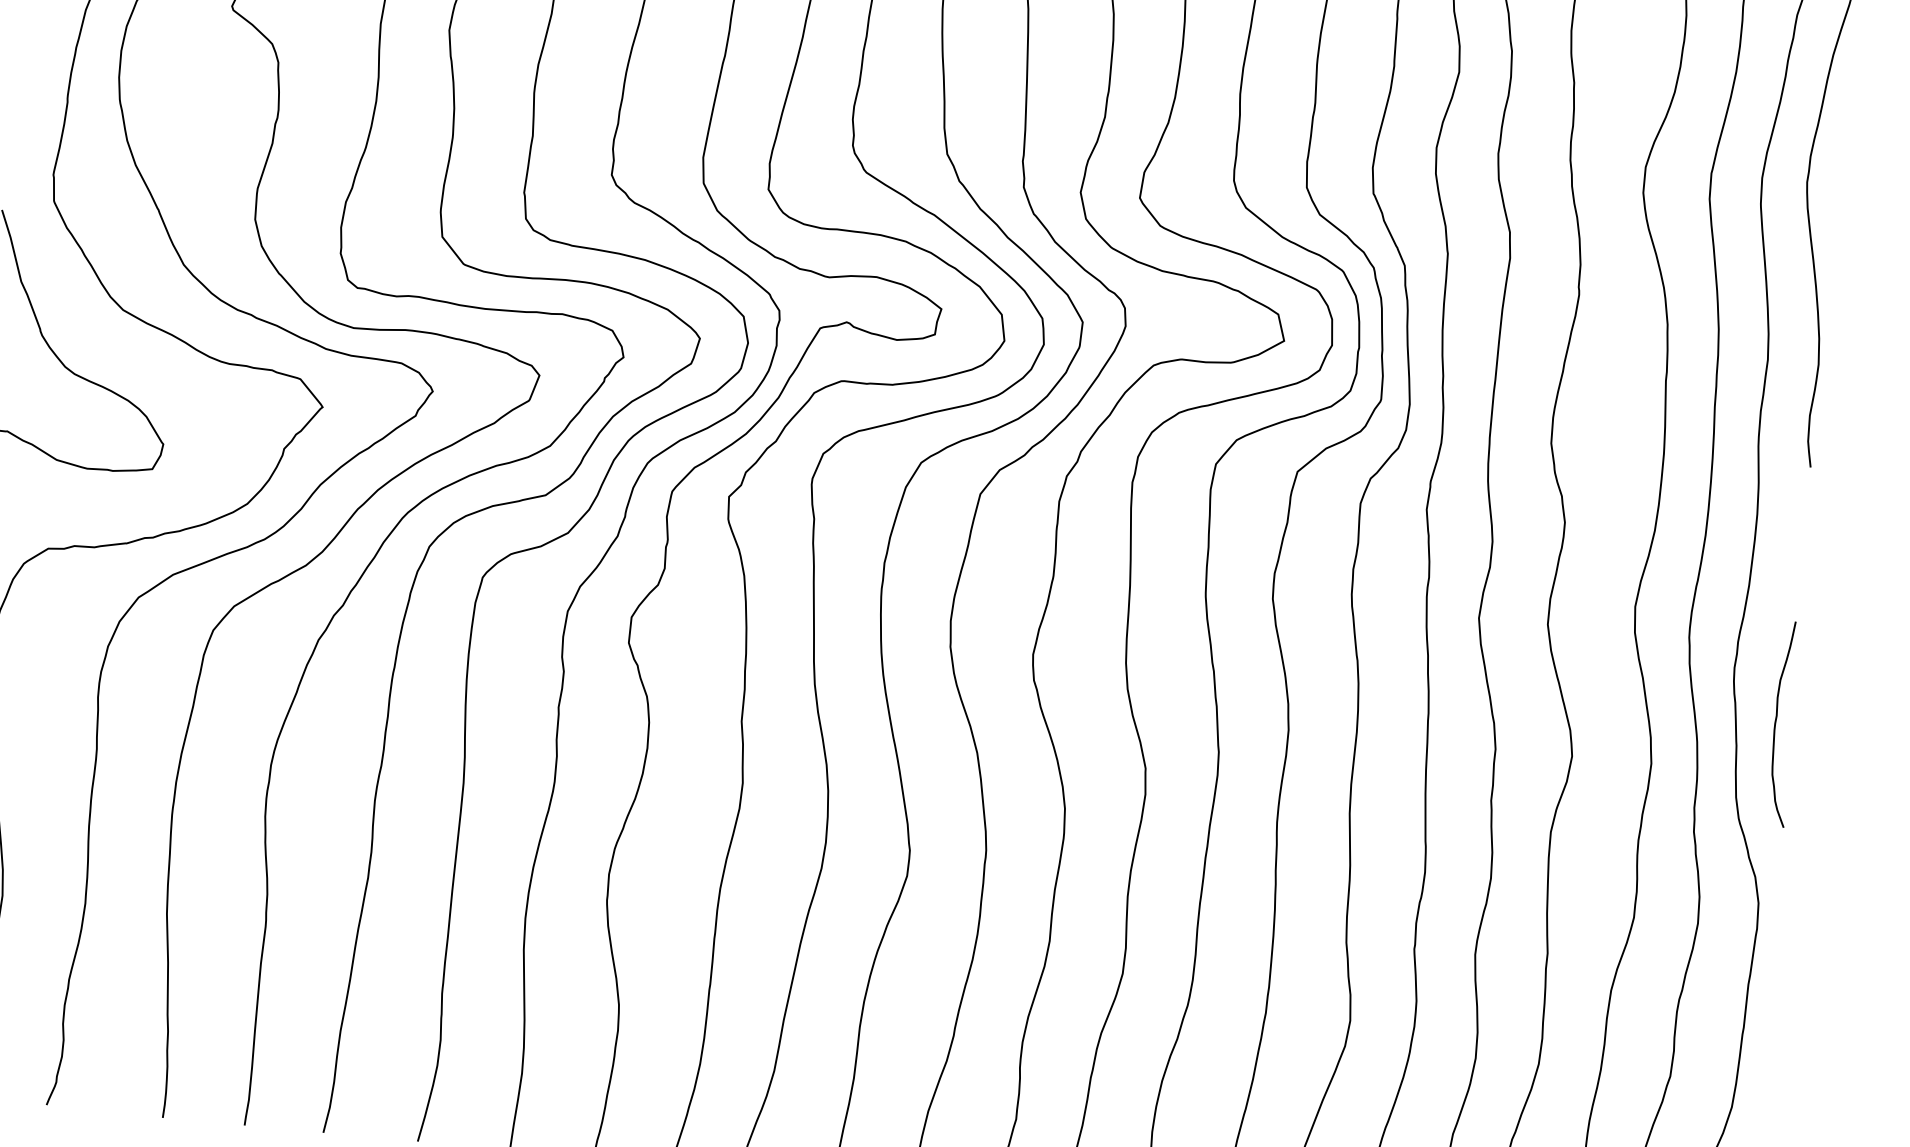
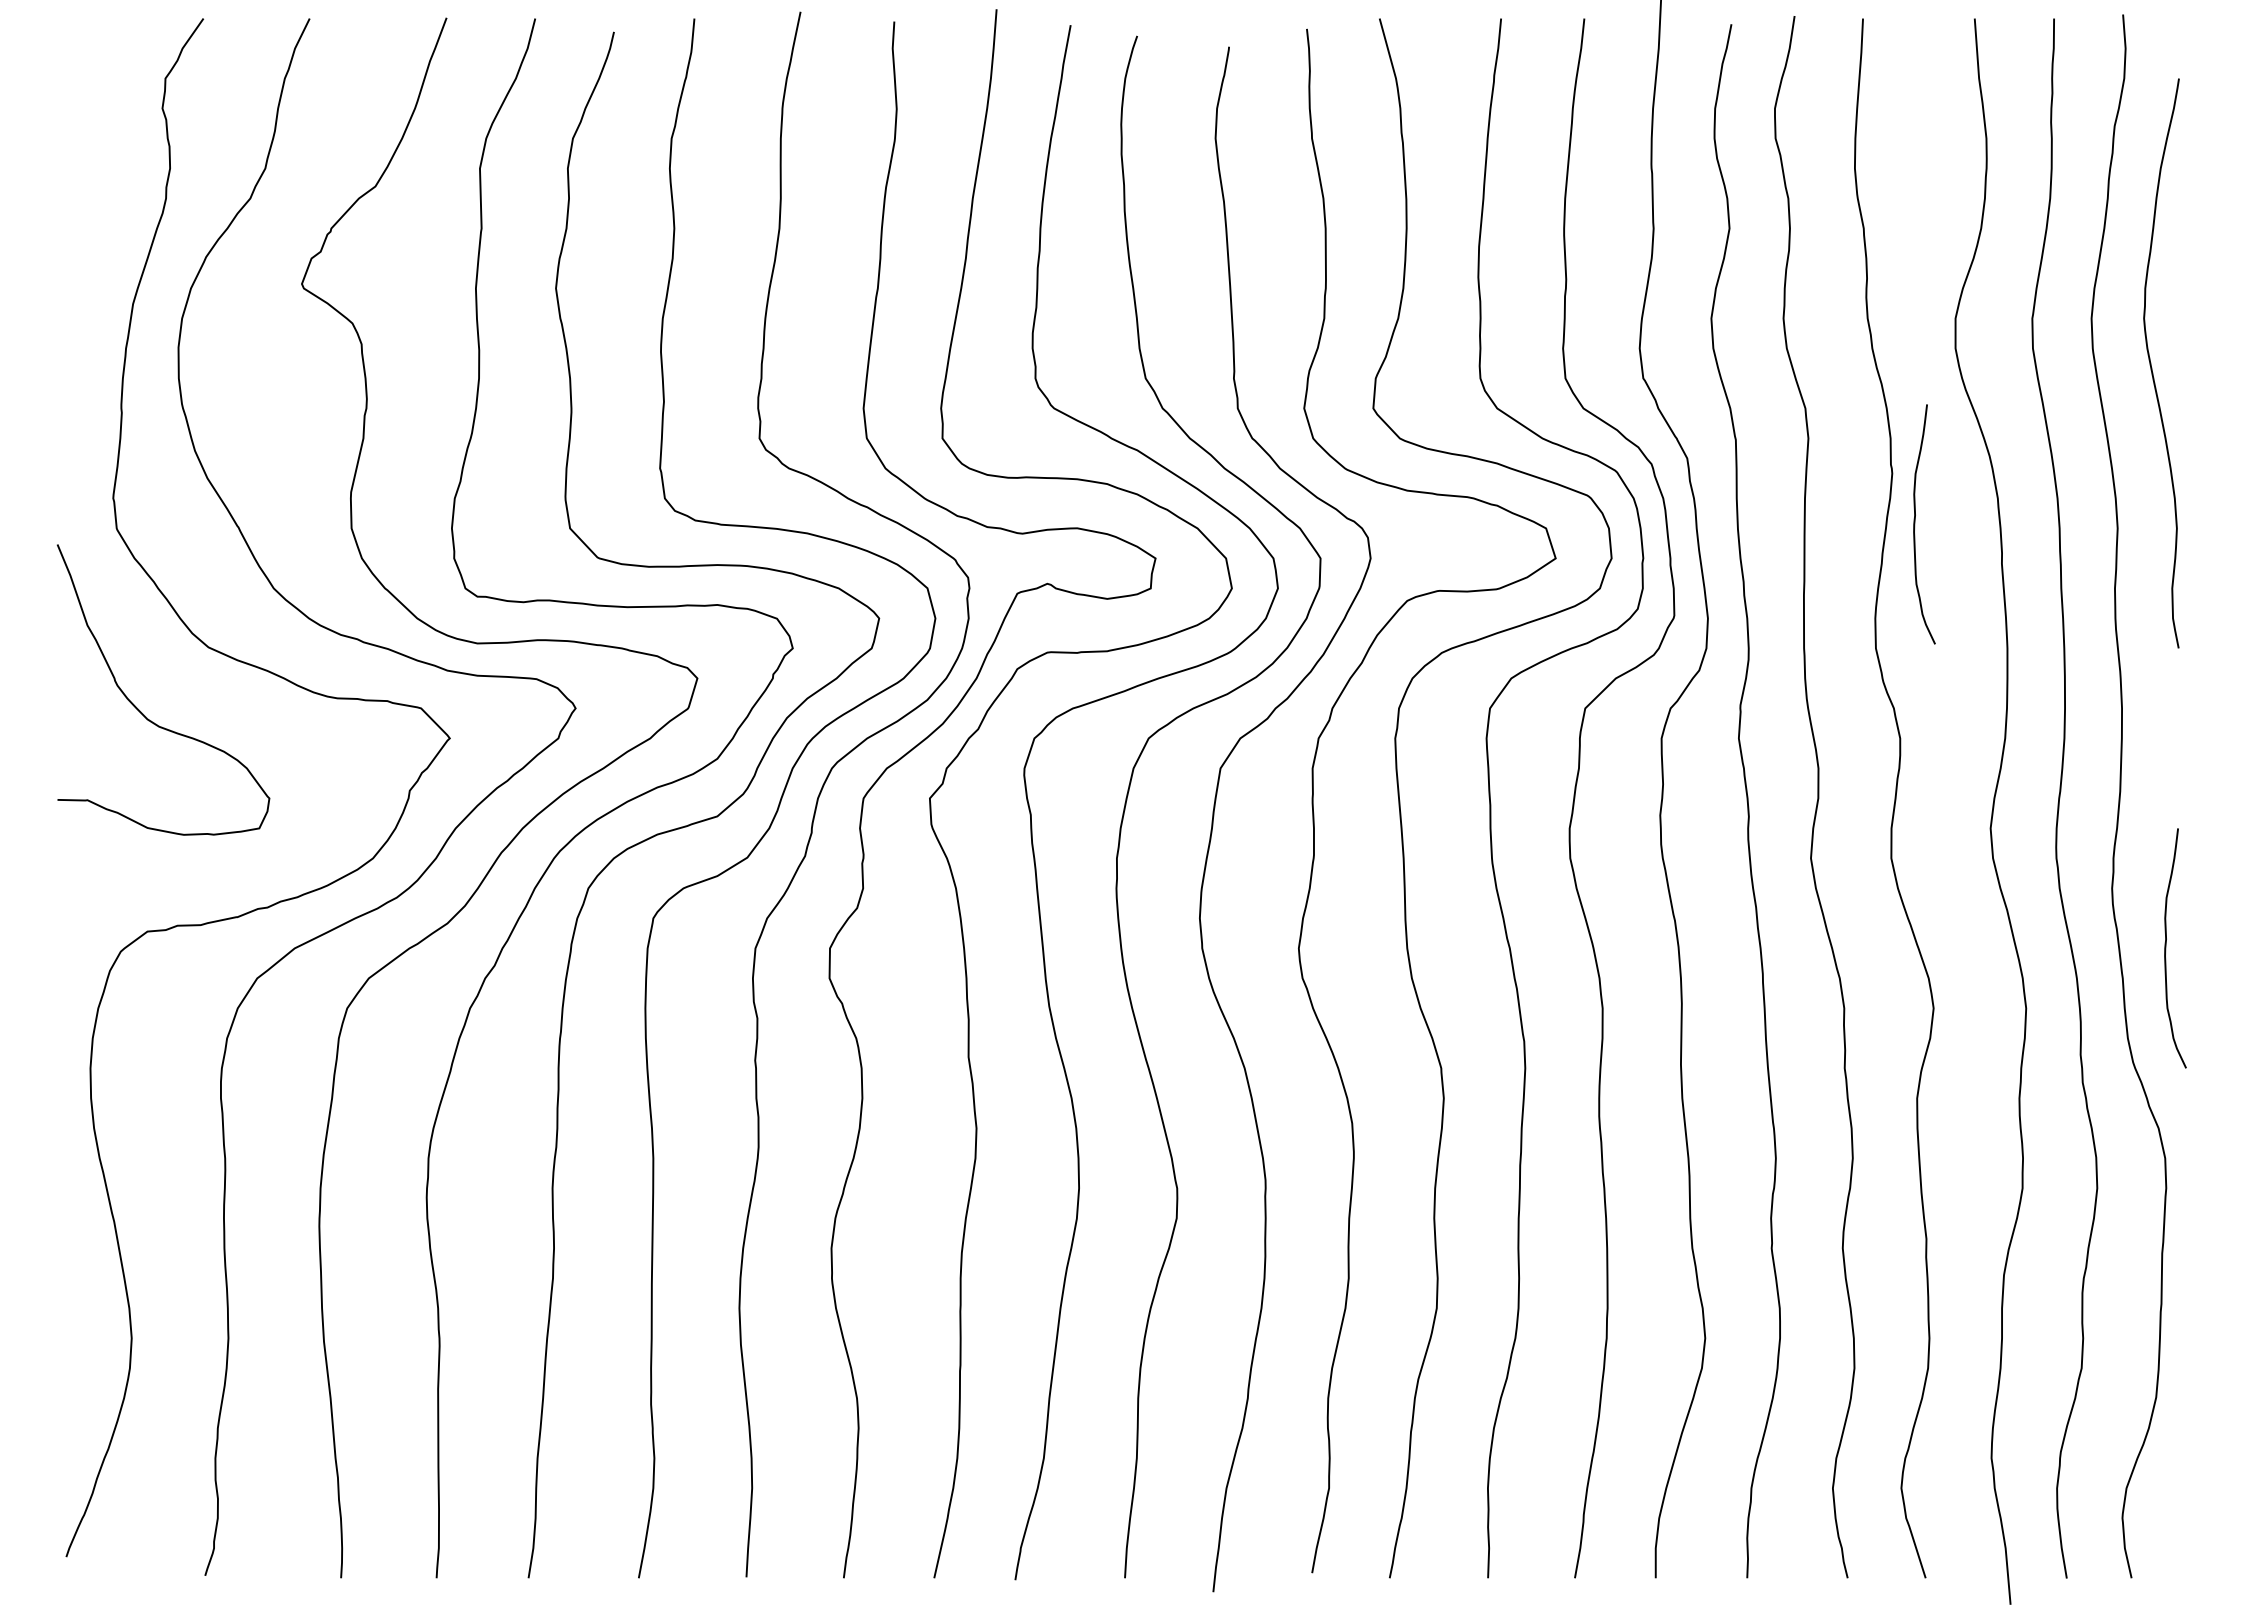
curve: (1595, 340) -> (1915, 524), added

